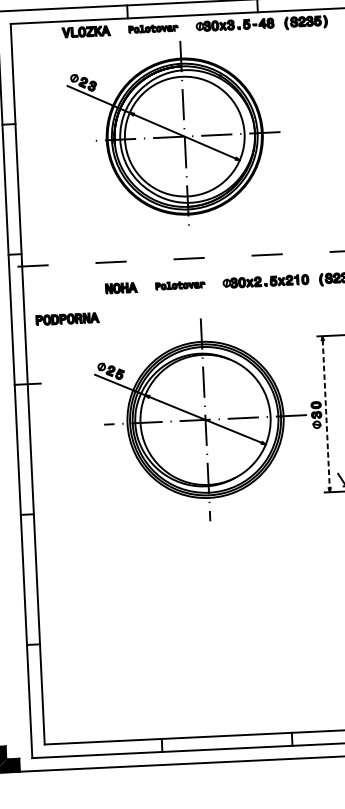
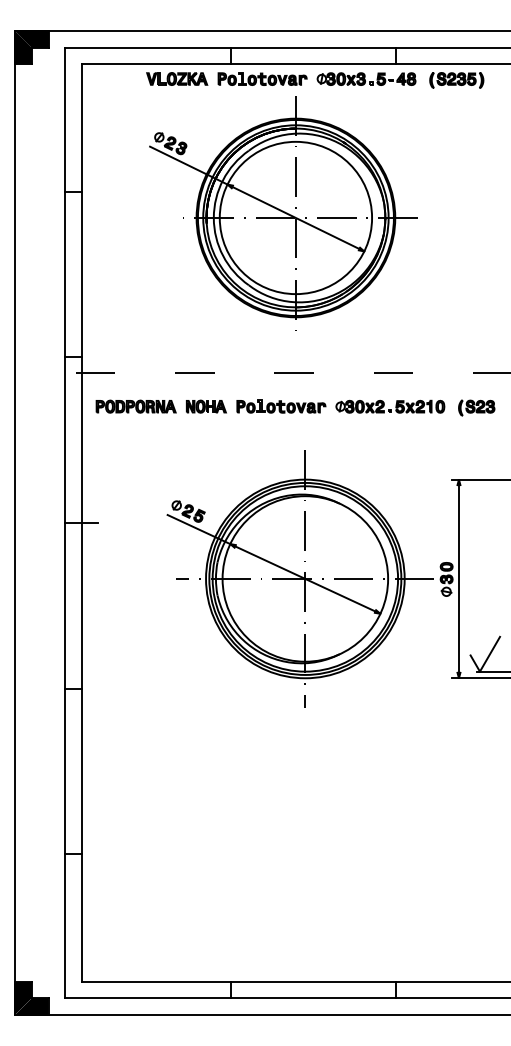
part: (153, 28) -> (262, 78), size x1.43
part: (180, 285) -> (281, 406), size x1.43
part: (67, 318) -> (135, 406), moved
line: (325, 413) -> (458, 578), dashed -> solid

